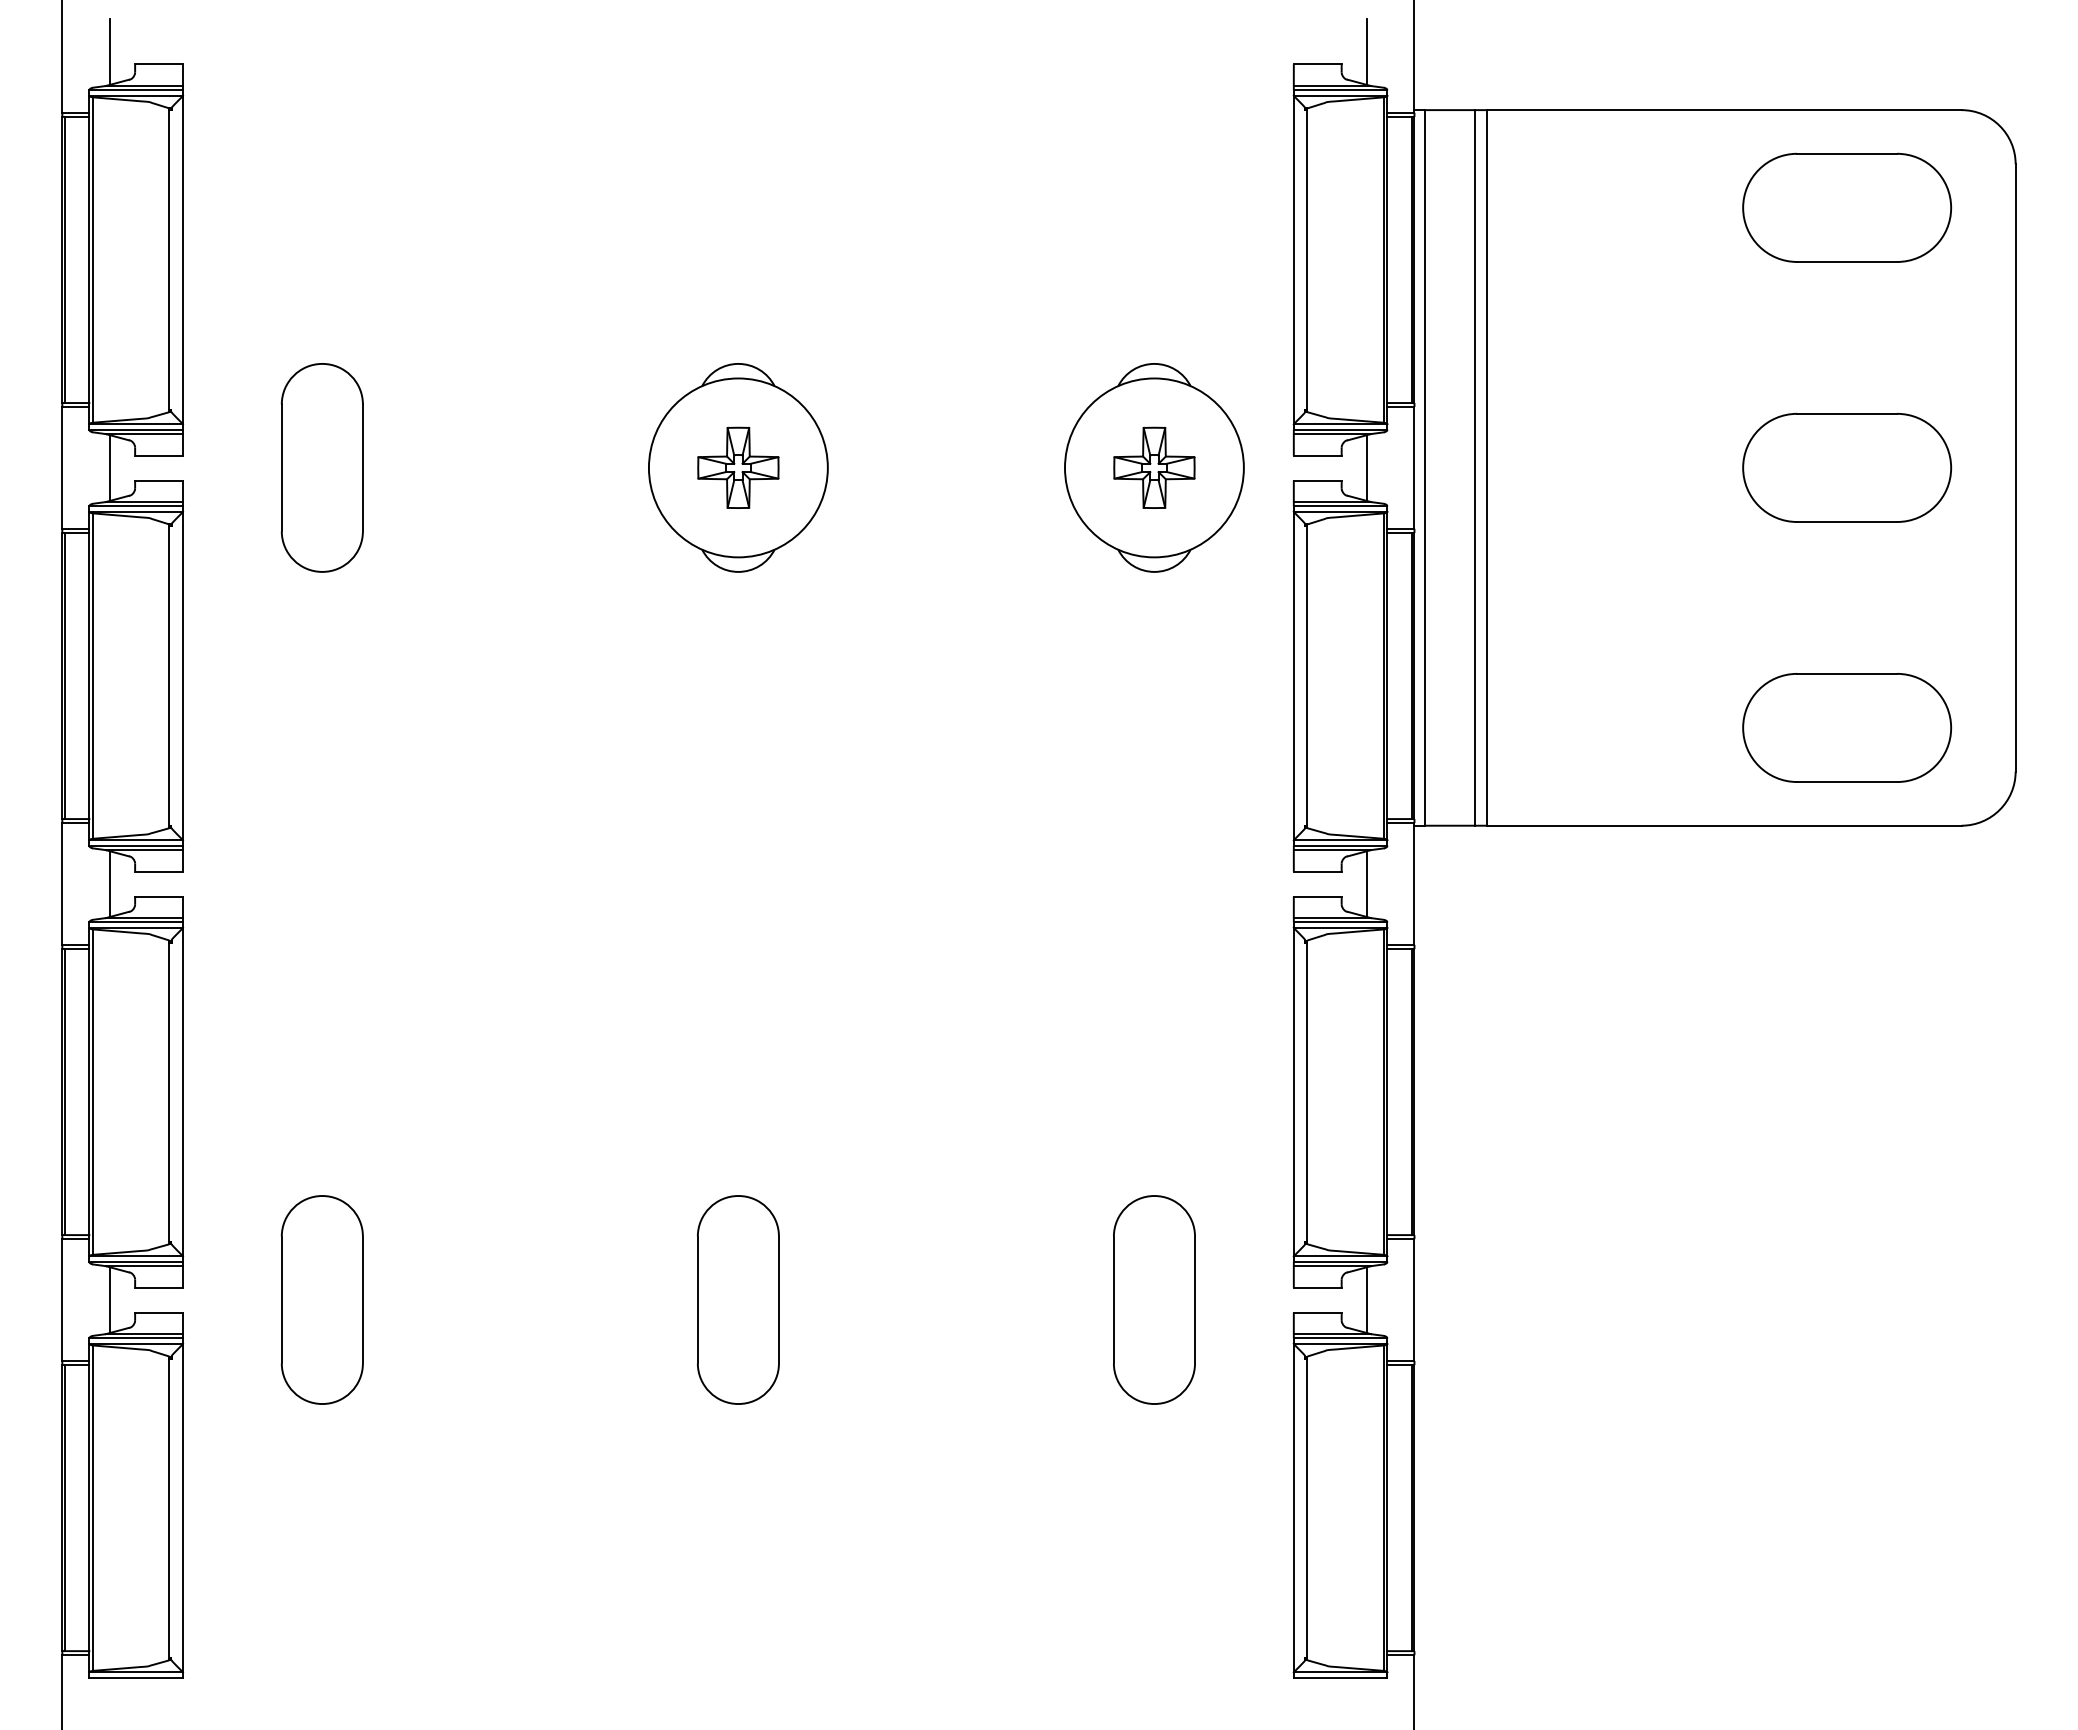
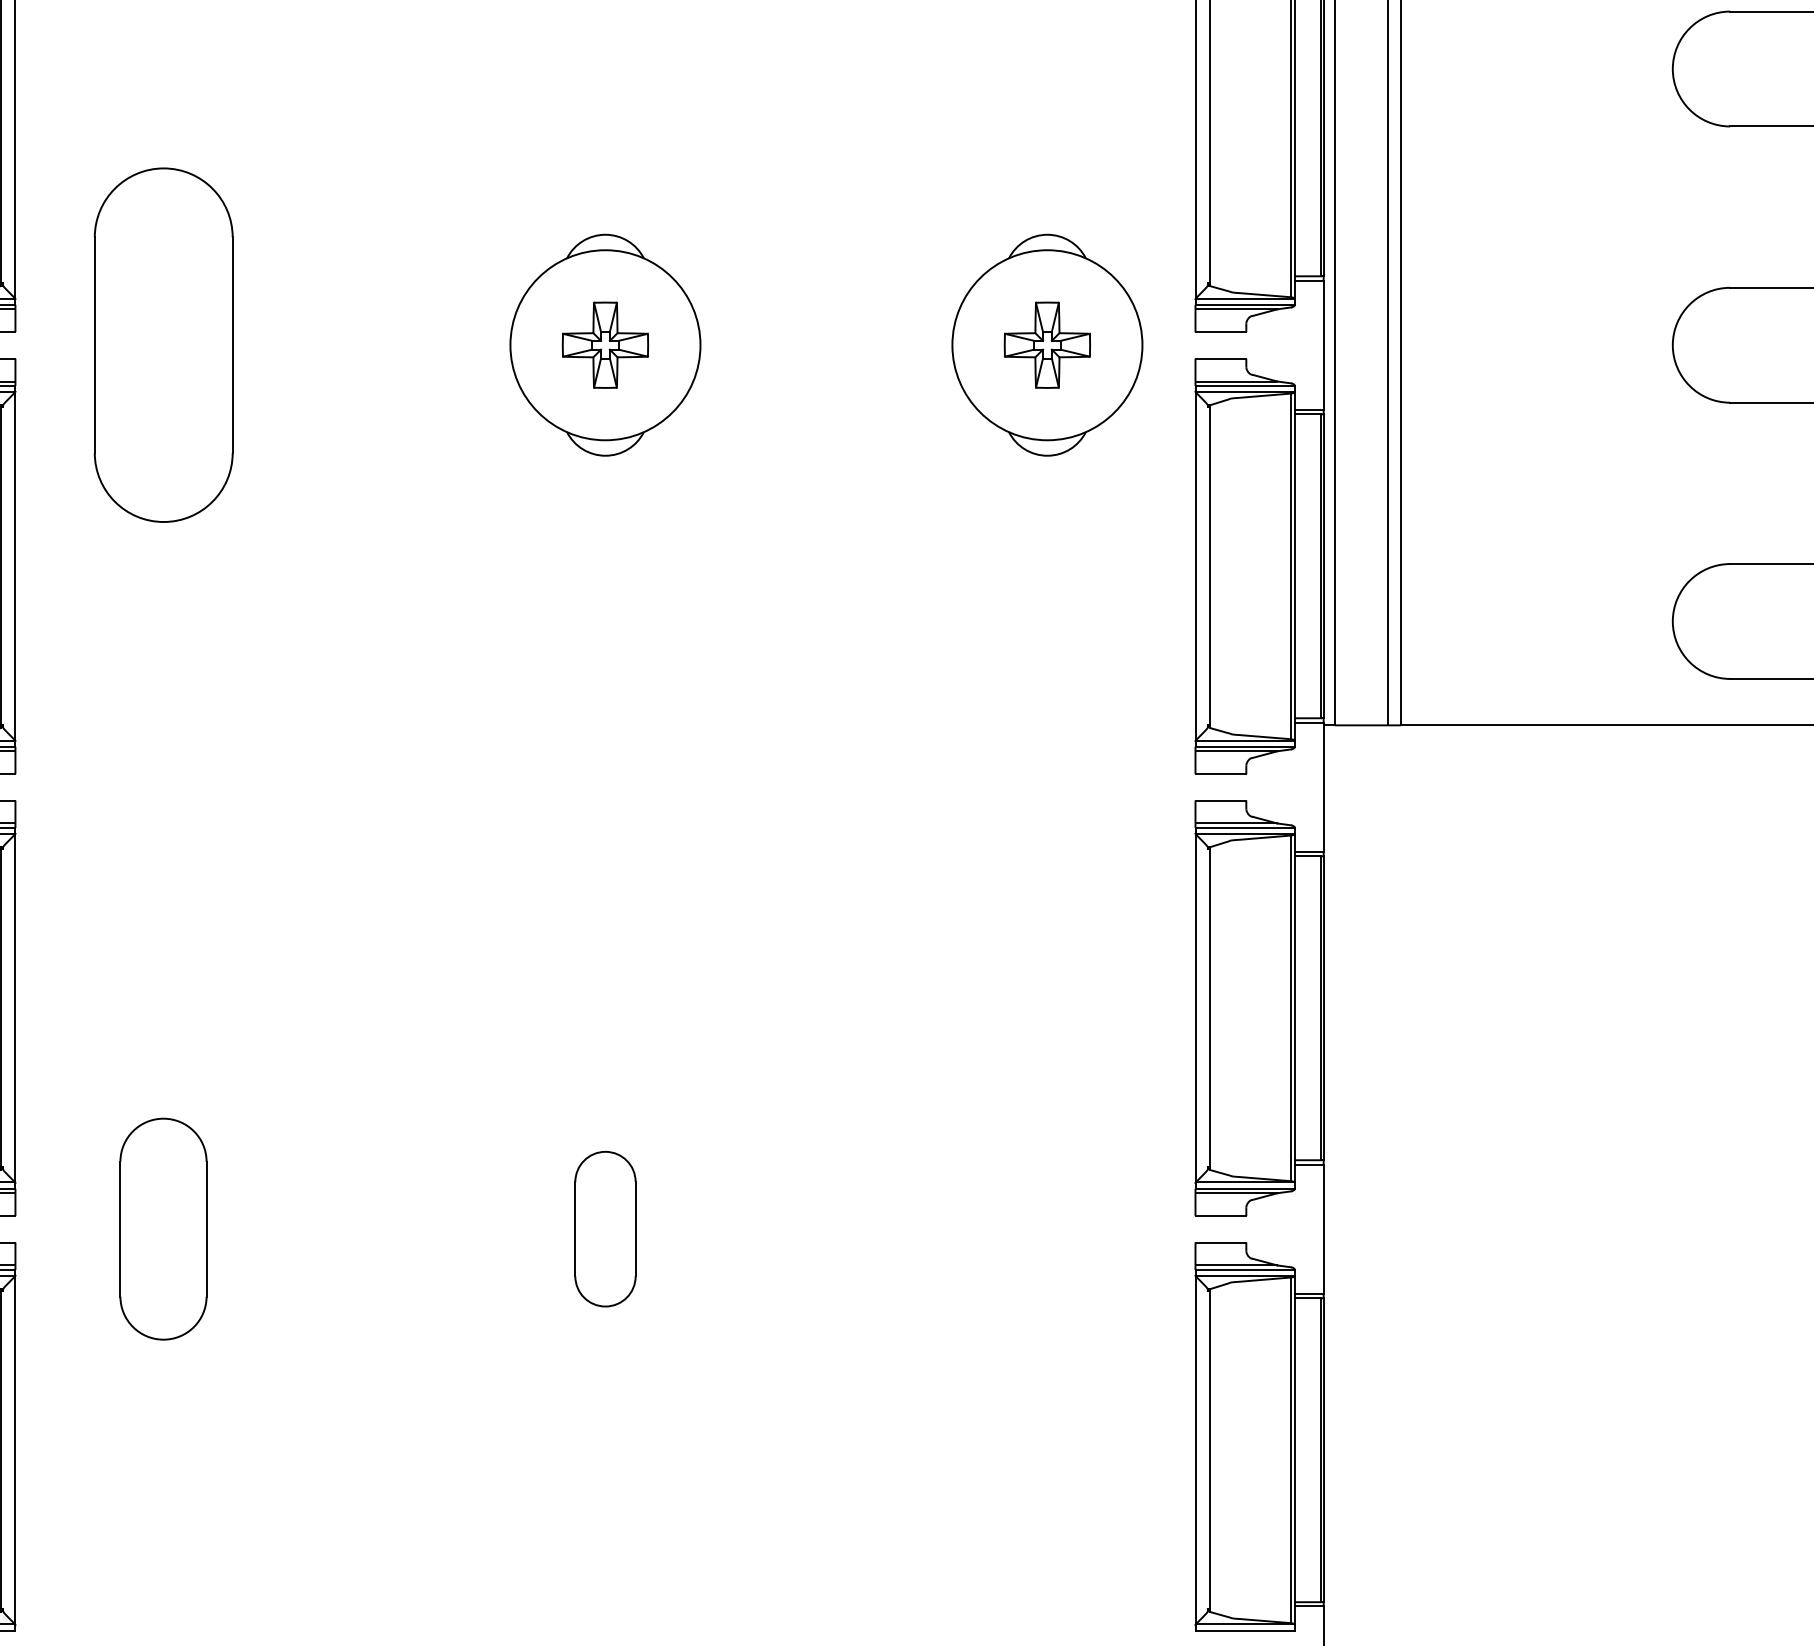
part: (321, 467) -> (162, 344), size x1.6
line: (1366, 467) -> (1272, 344), removed
line: (1366, 883) -> (1272, 786), removed
part: (738, 1299) -> (605, 1228), size x0.7
part: (1154, 1299) -> (1047, 1228), removed
line: (1366, 1299) -> (1272, 1228), removed

